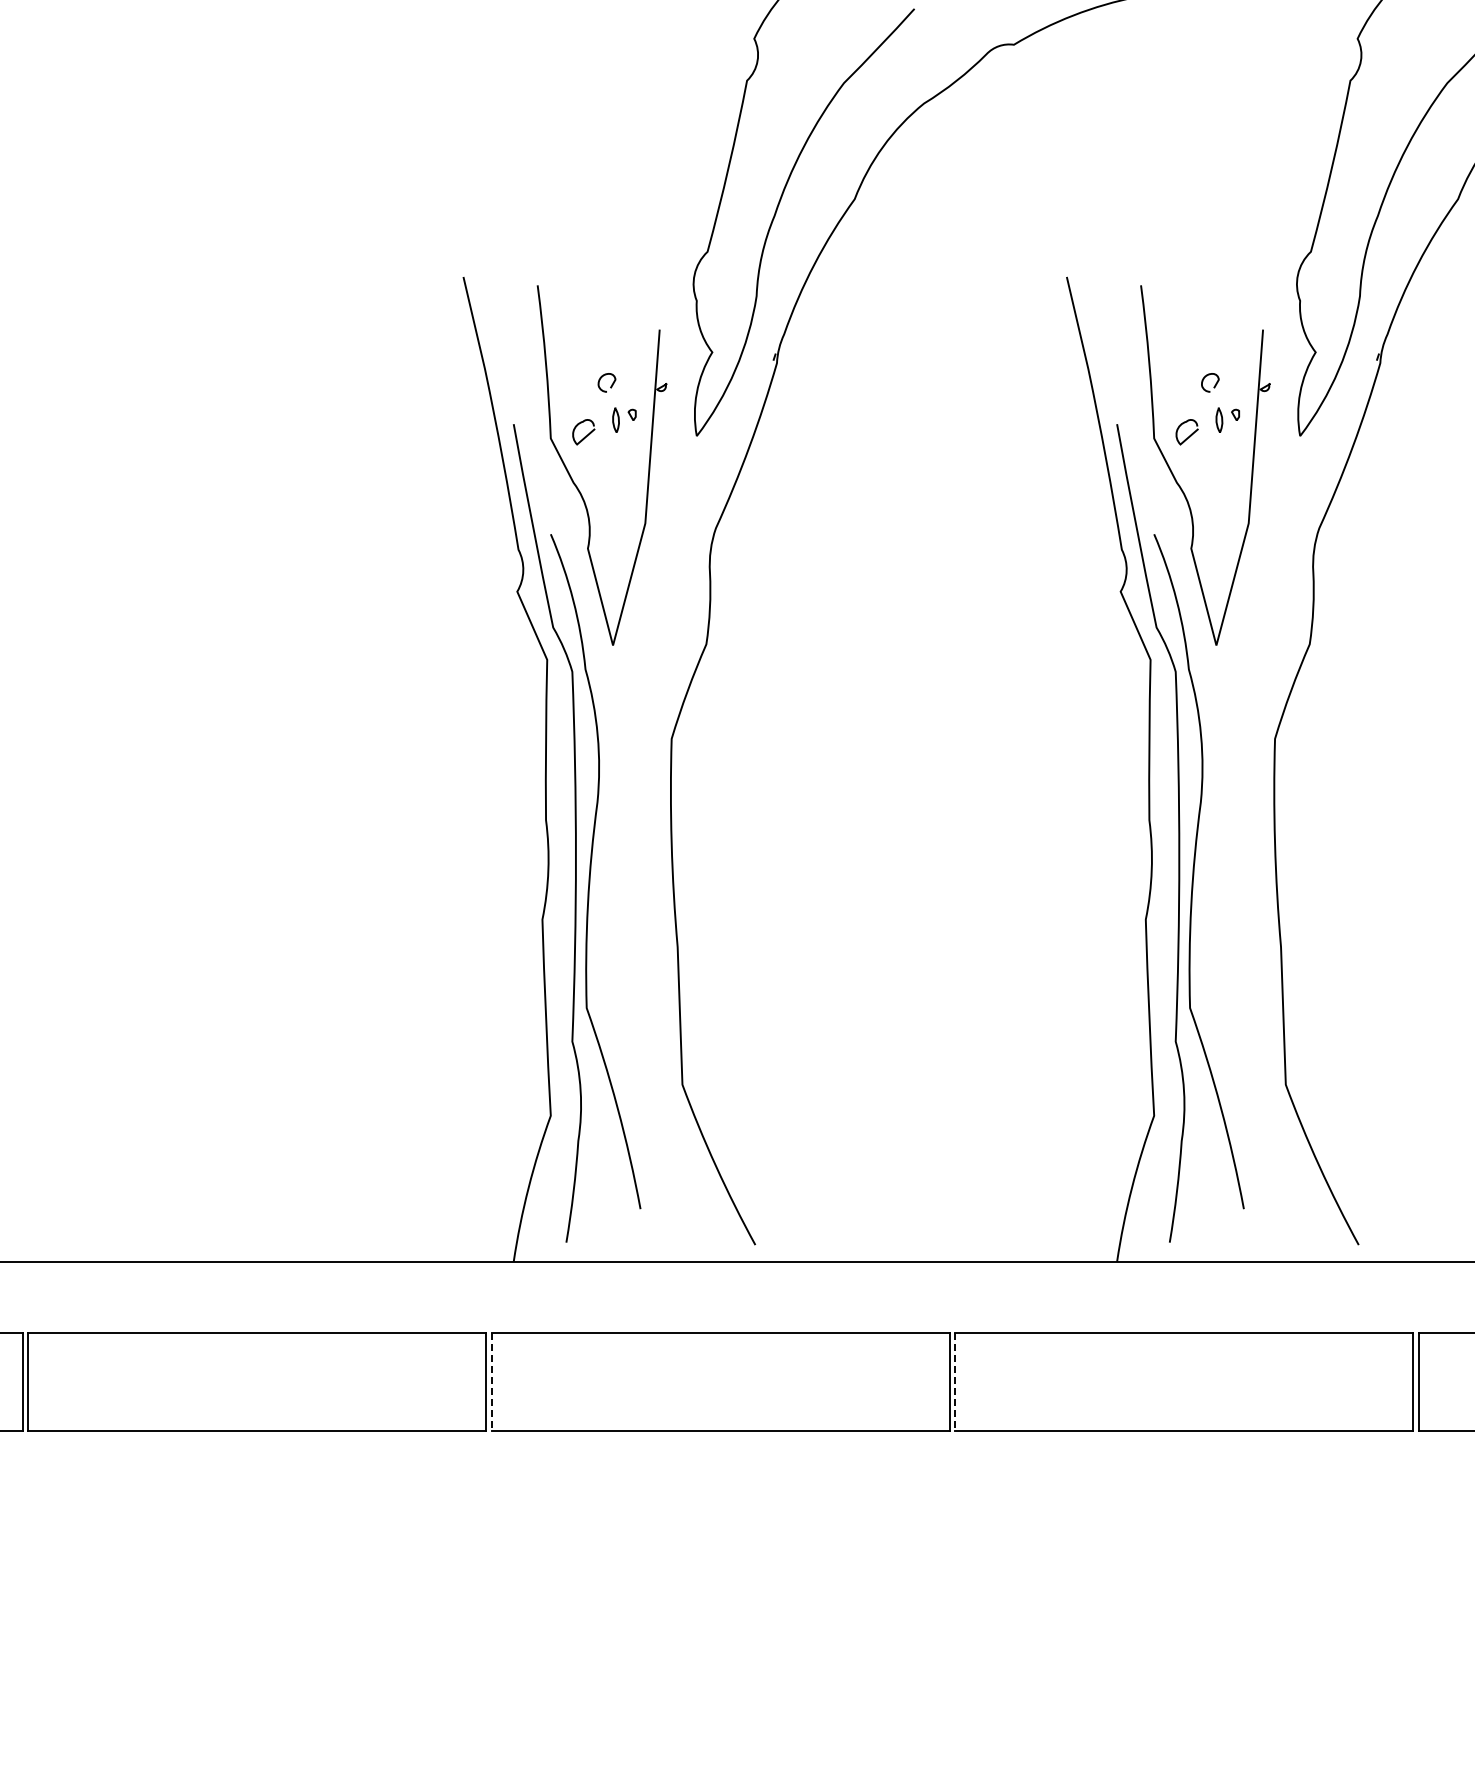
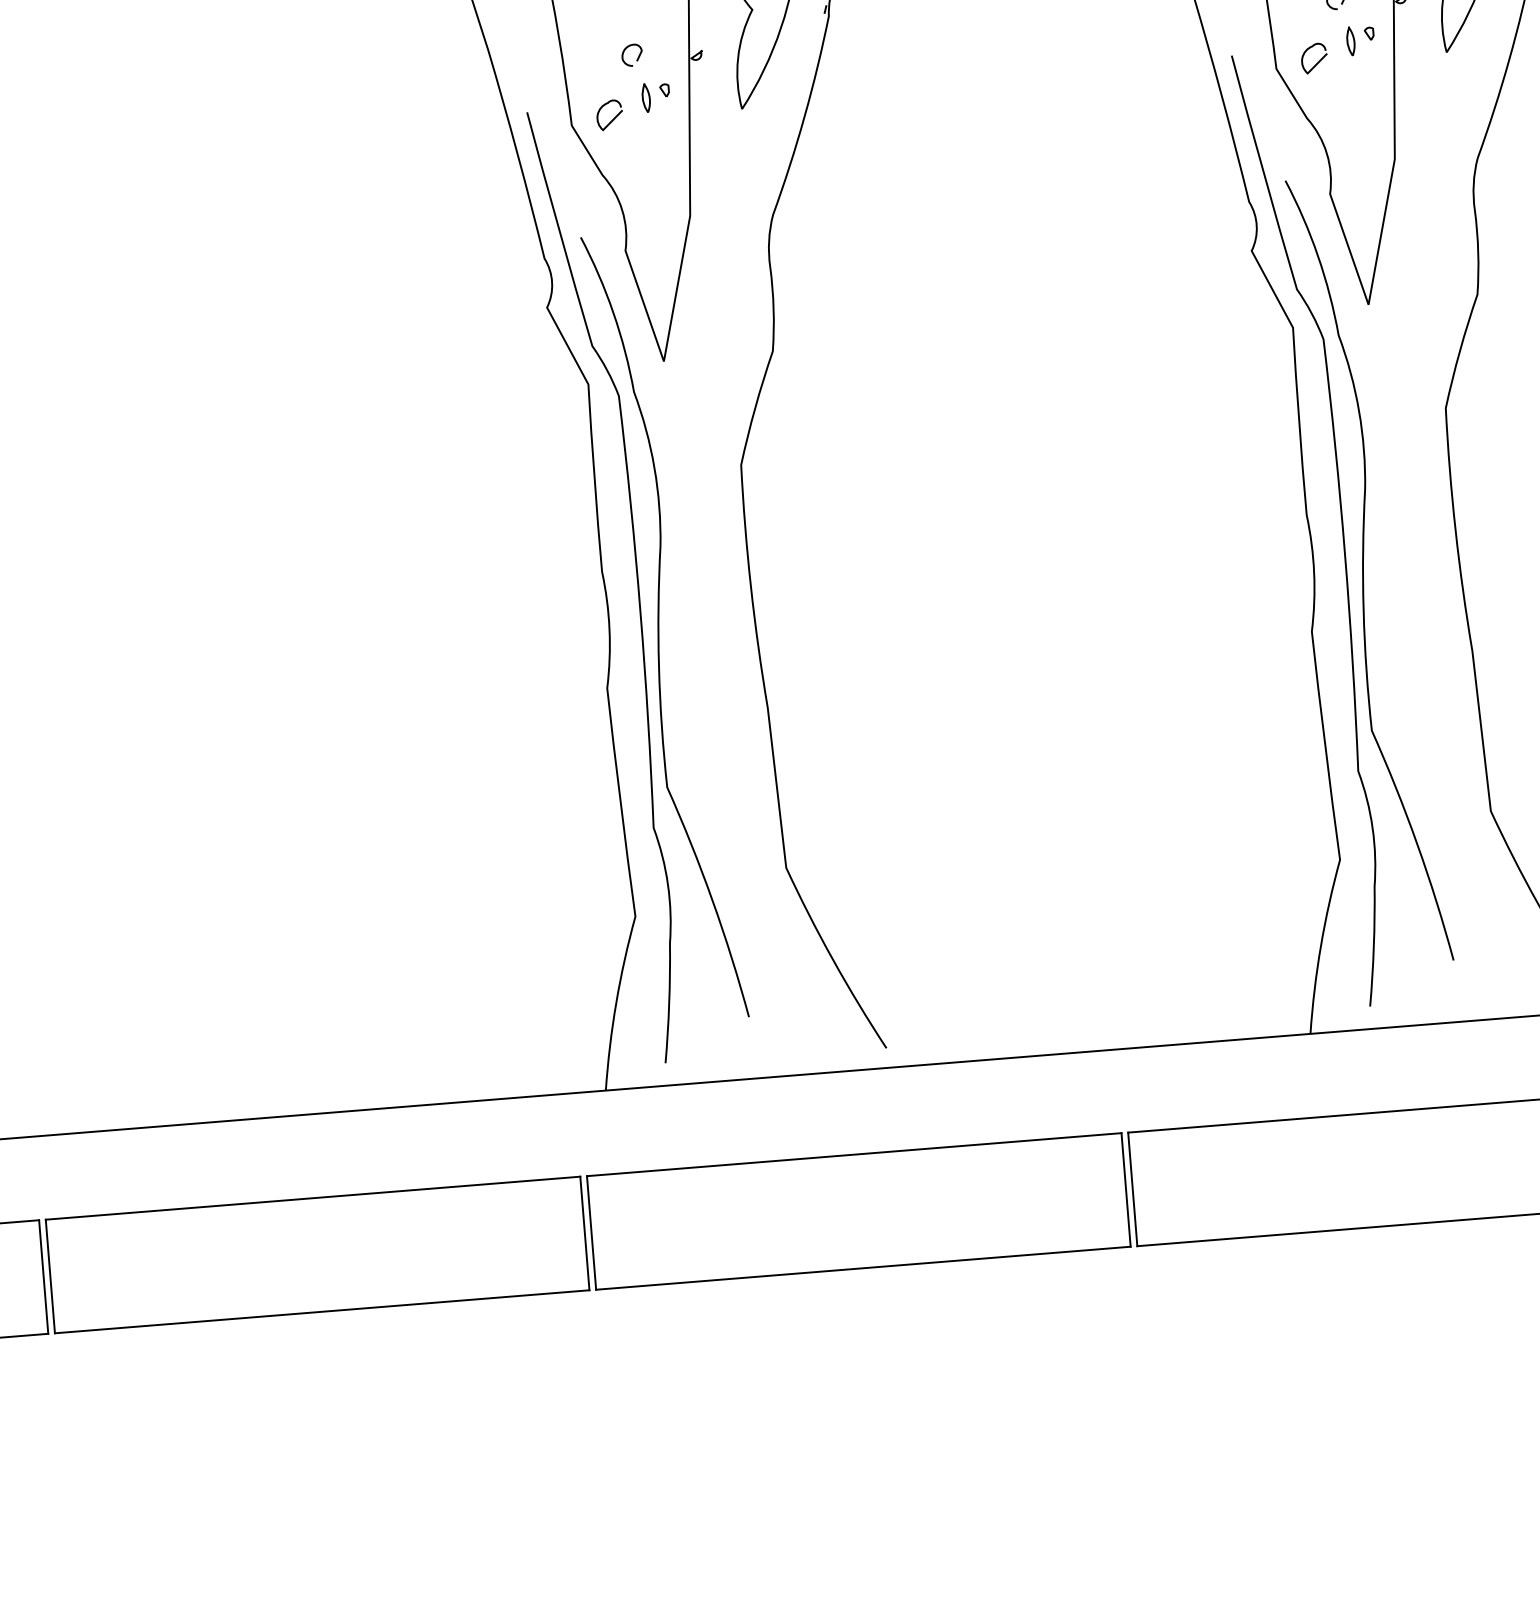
line: (491, 1381) -> (591, 1232), dashed -> solid
line: (955, 1381) -> (1133, 1188), dashed -> solid

